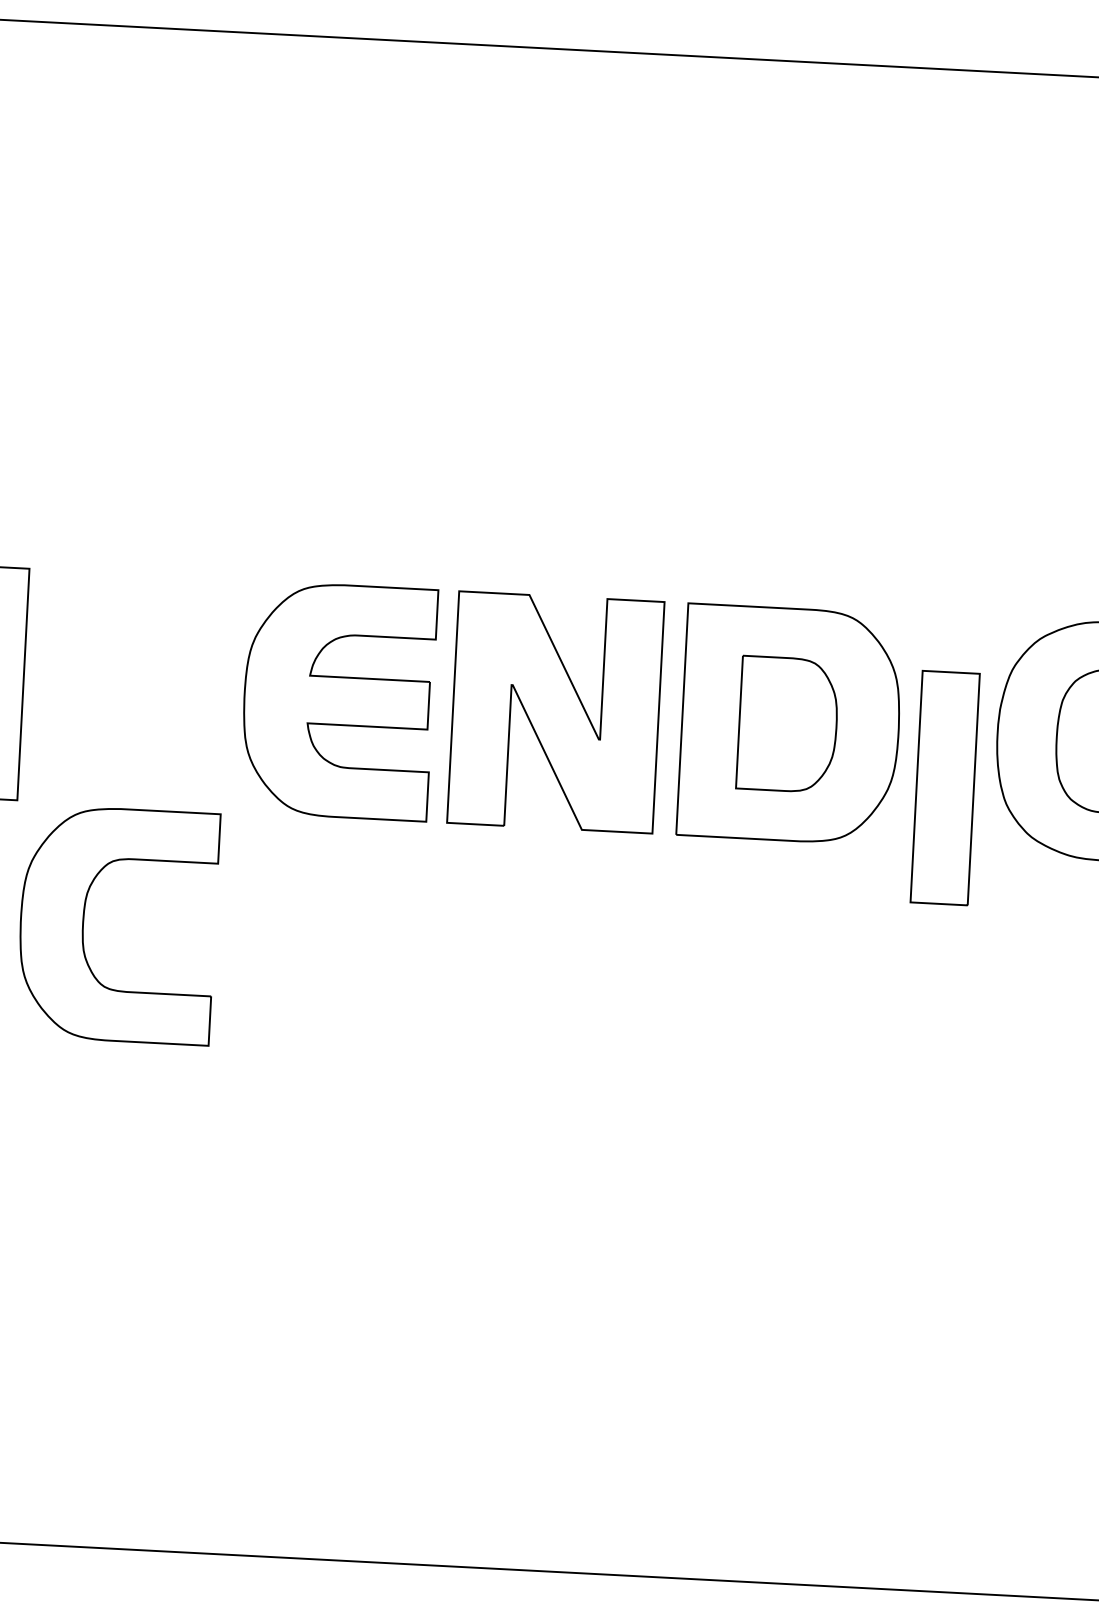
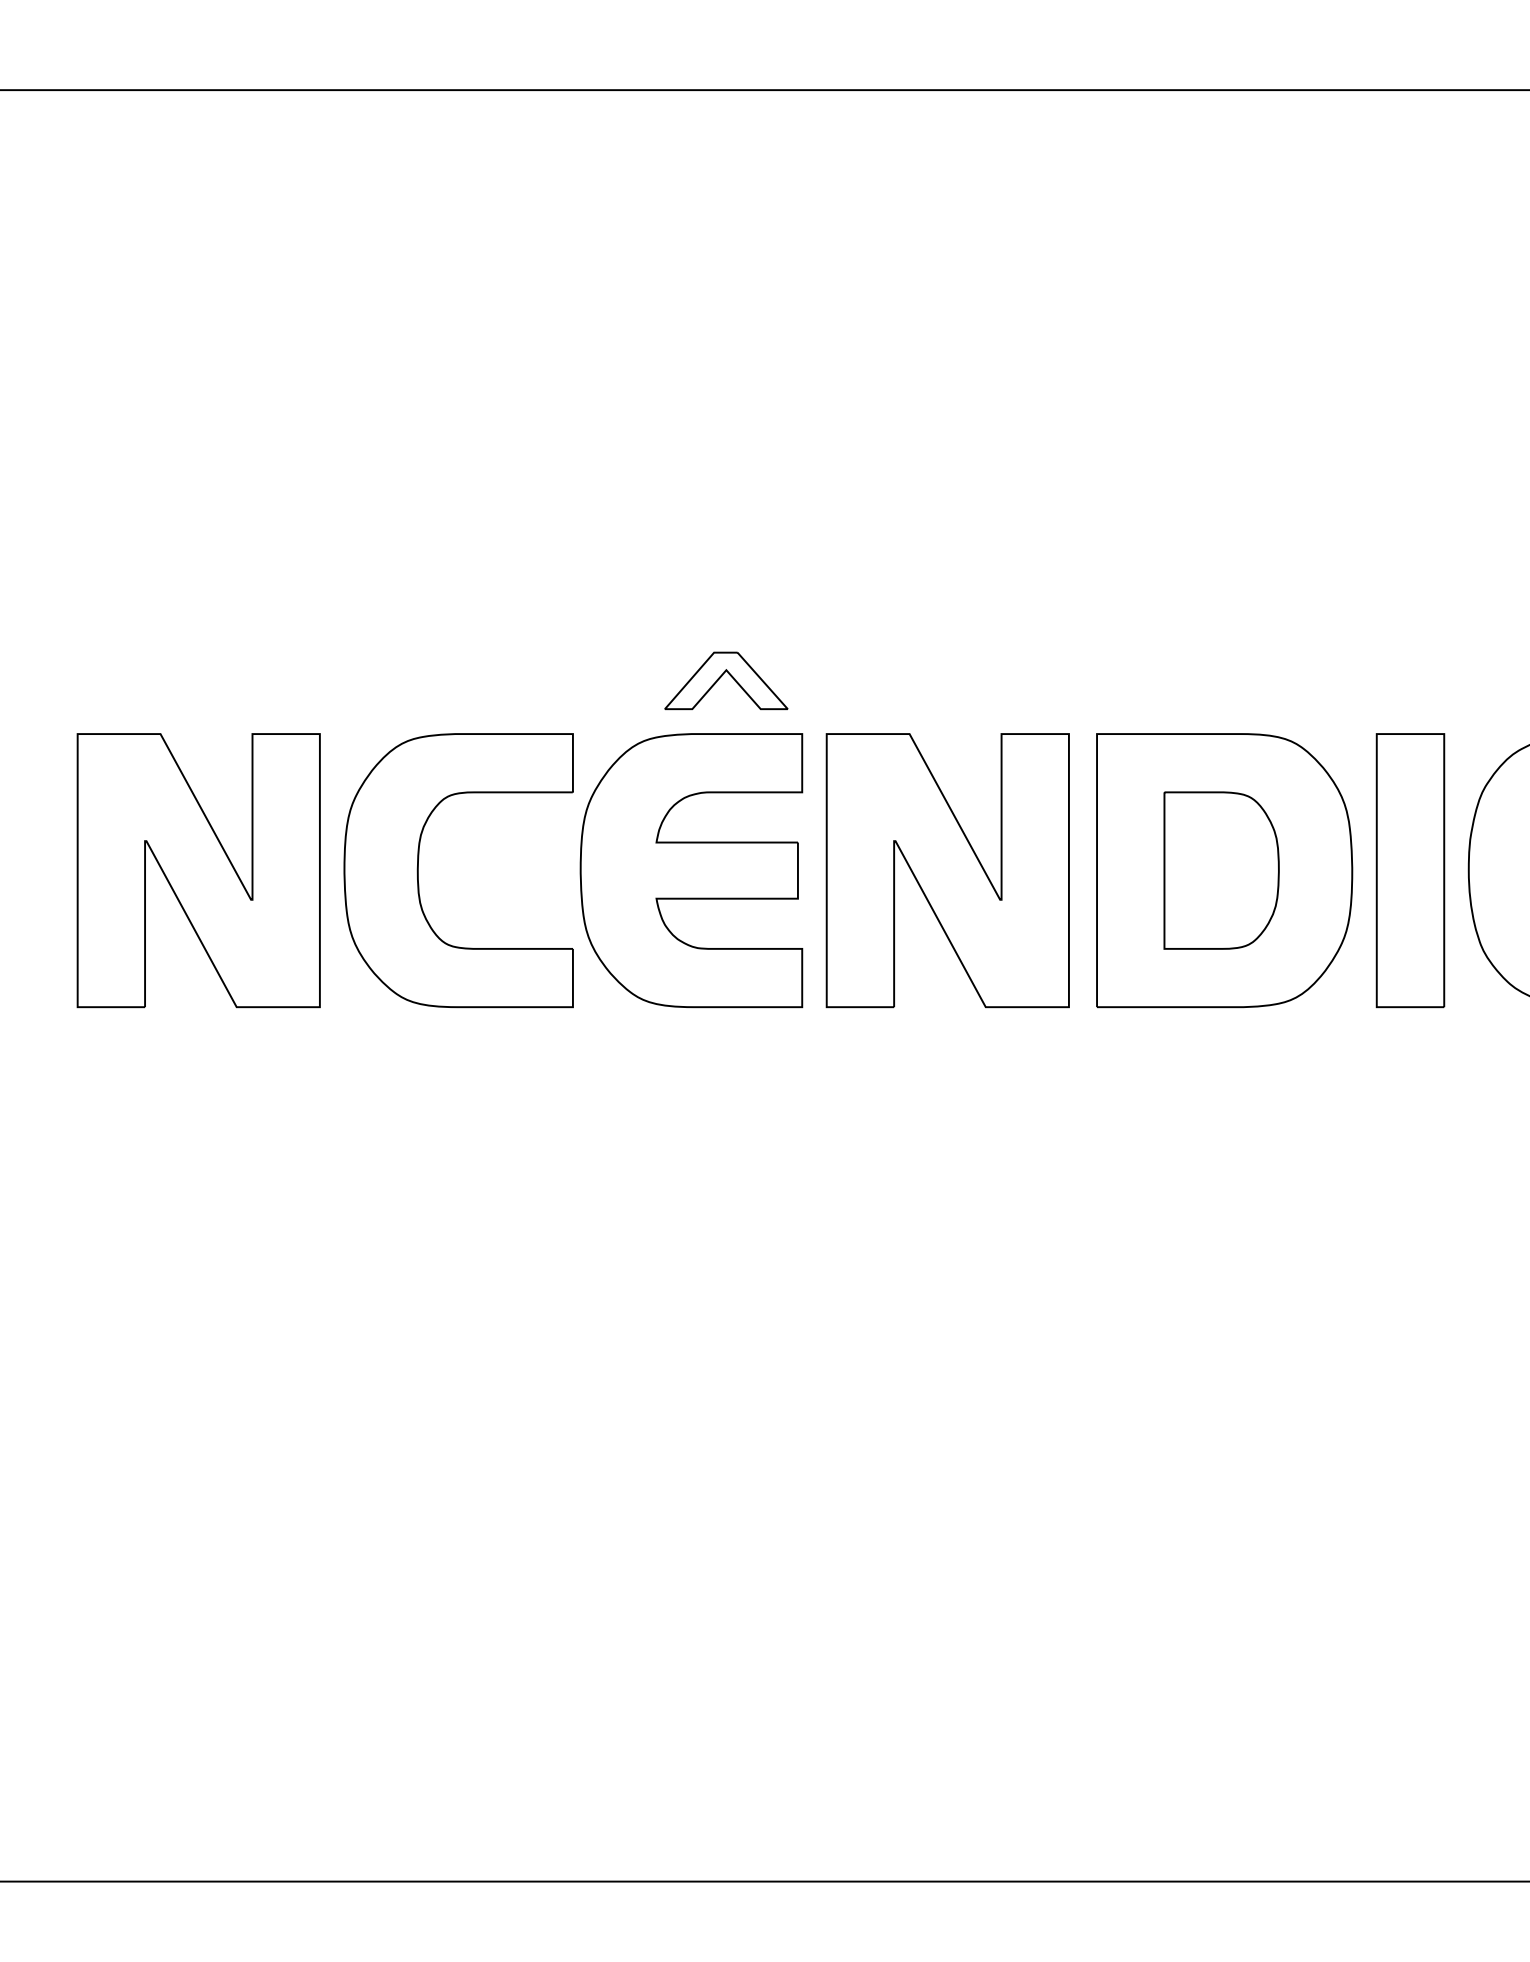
part: (376, 541) -> (726, 680), added
part: (945, 788) -> (1410, 870), moved
part: (83, 923) -> (418, 870), moved

